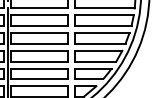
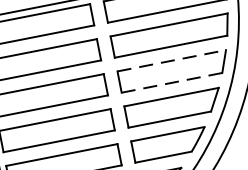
line: (102, 33) -> (172, 61), solid -> dashed
line: (99, 43) -> (170, 82), solid -> dashed

